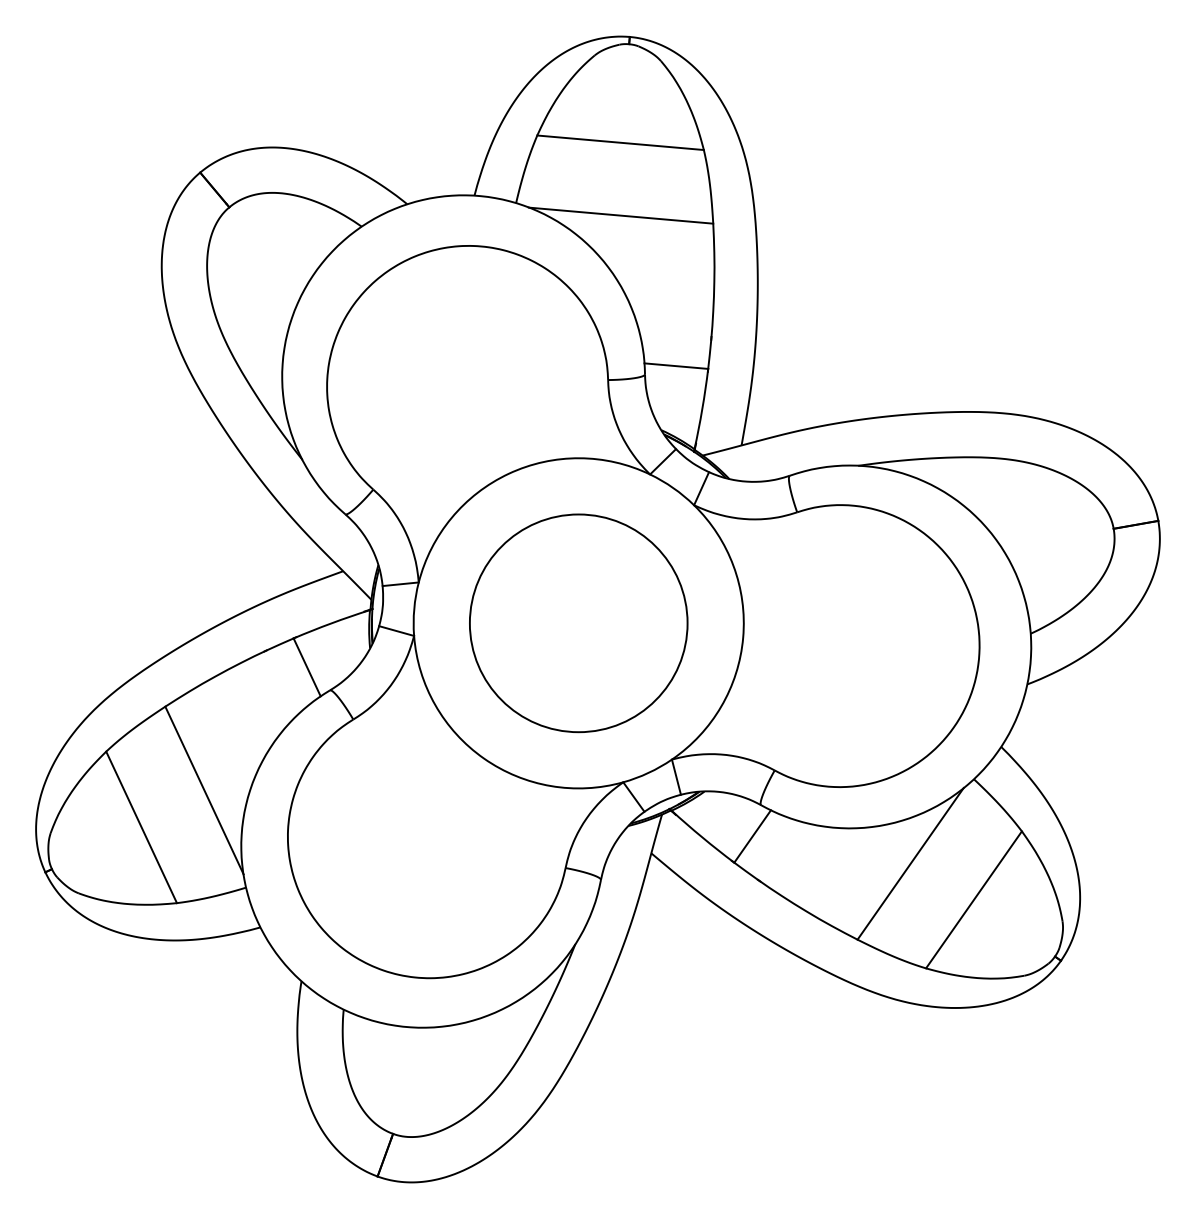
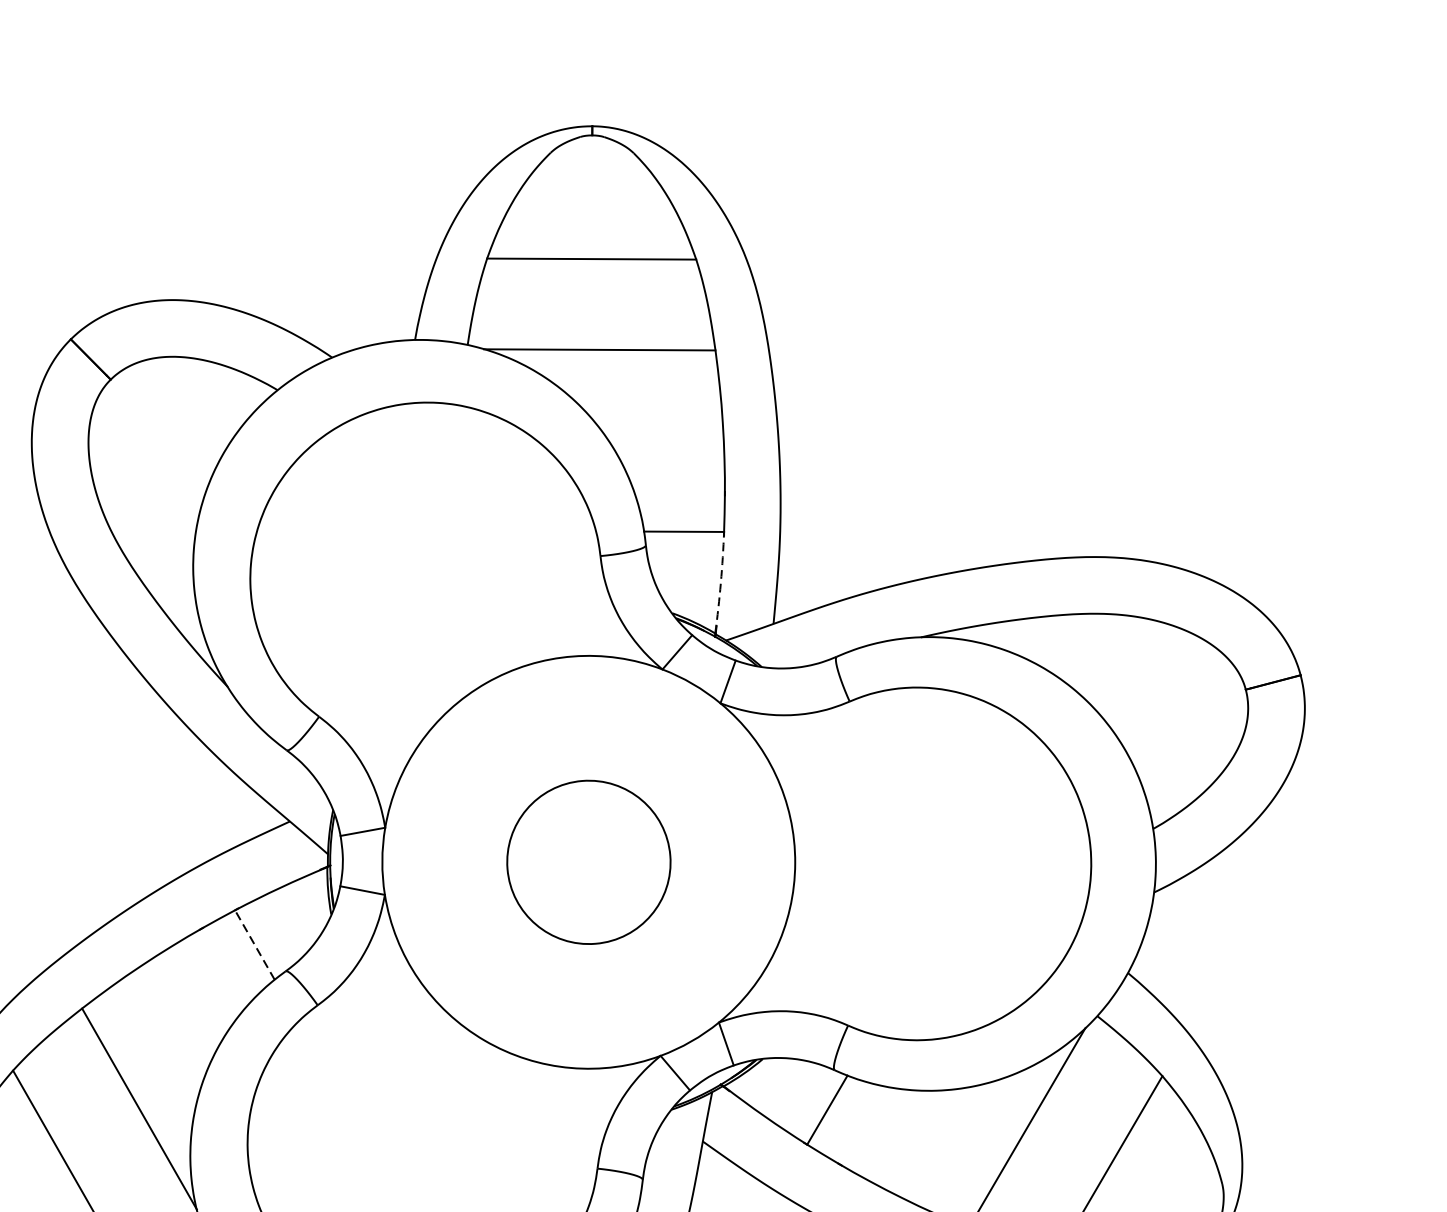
arc: (702, 409) -> (721, 583), solid -> dashed
circle: (578, 623) -> (588, 862), size x0.6
line: (307, 667) -> (255, 945), solid -> dashed

